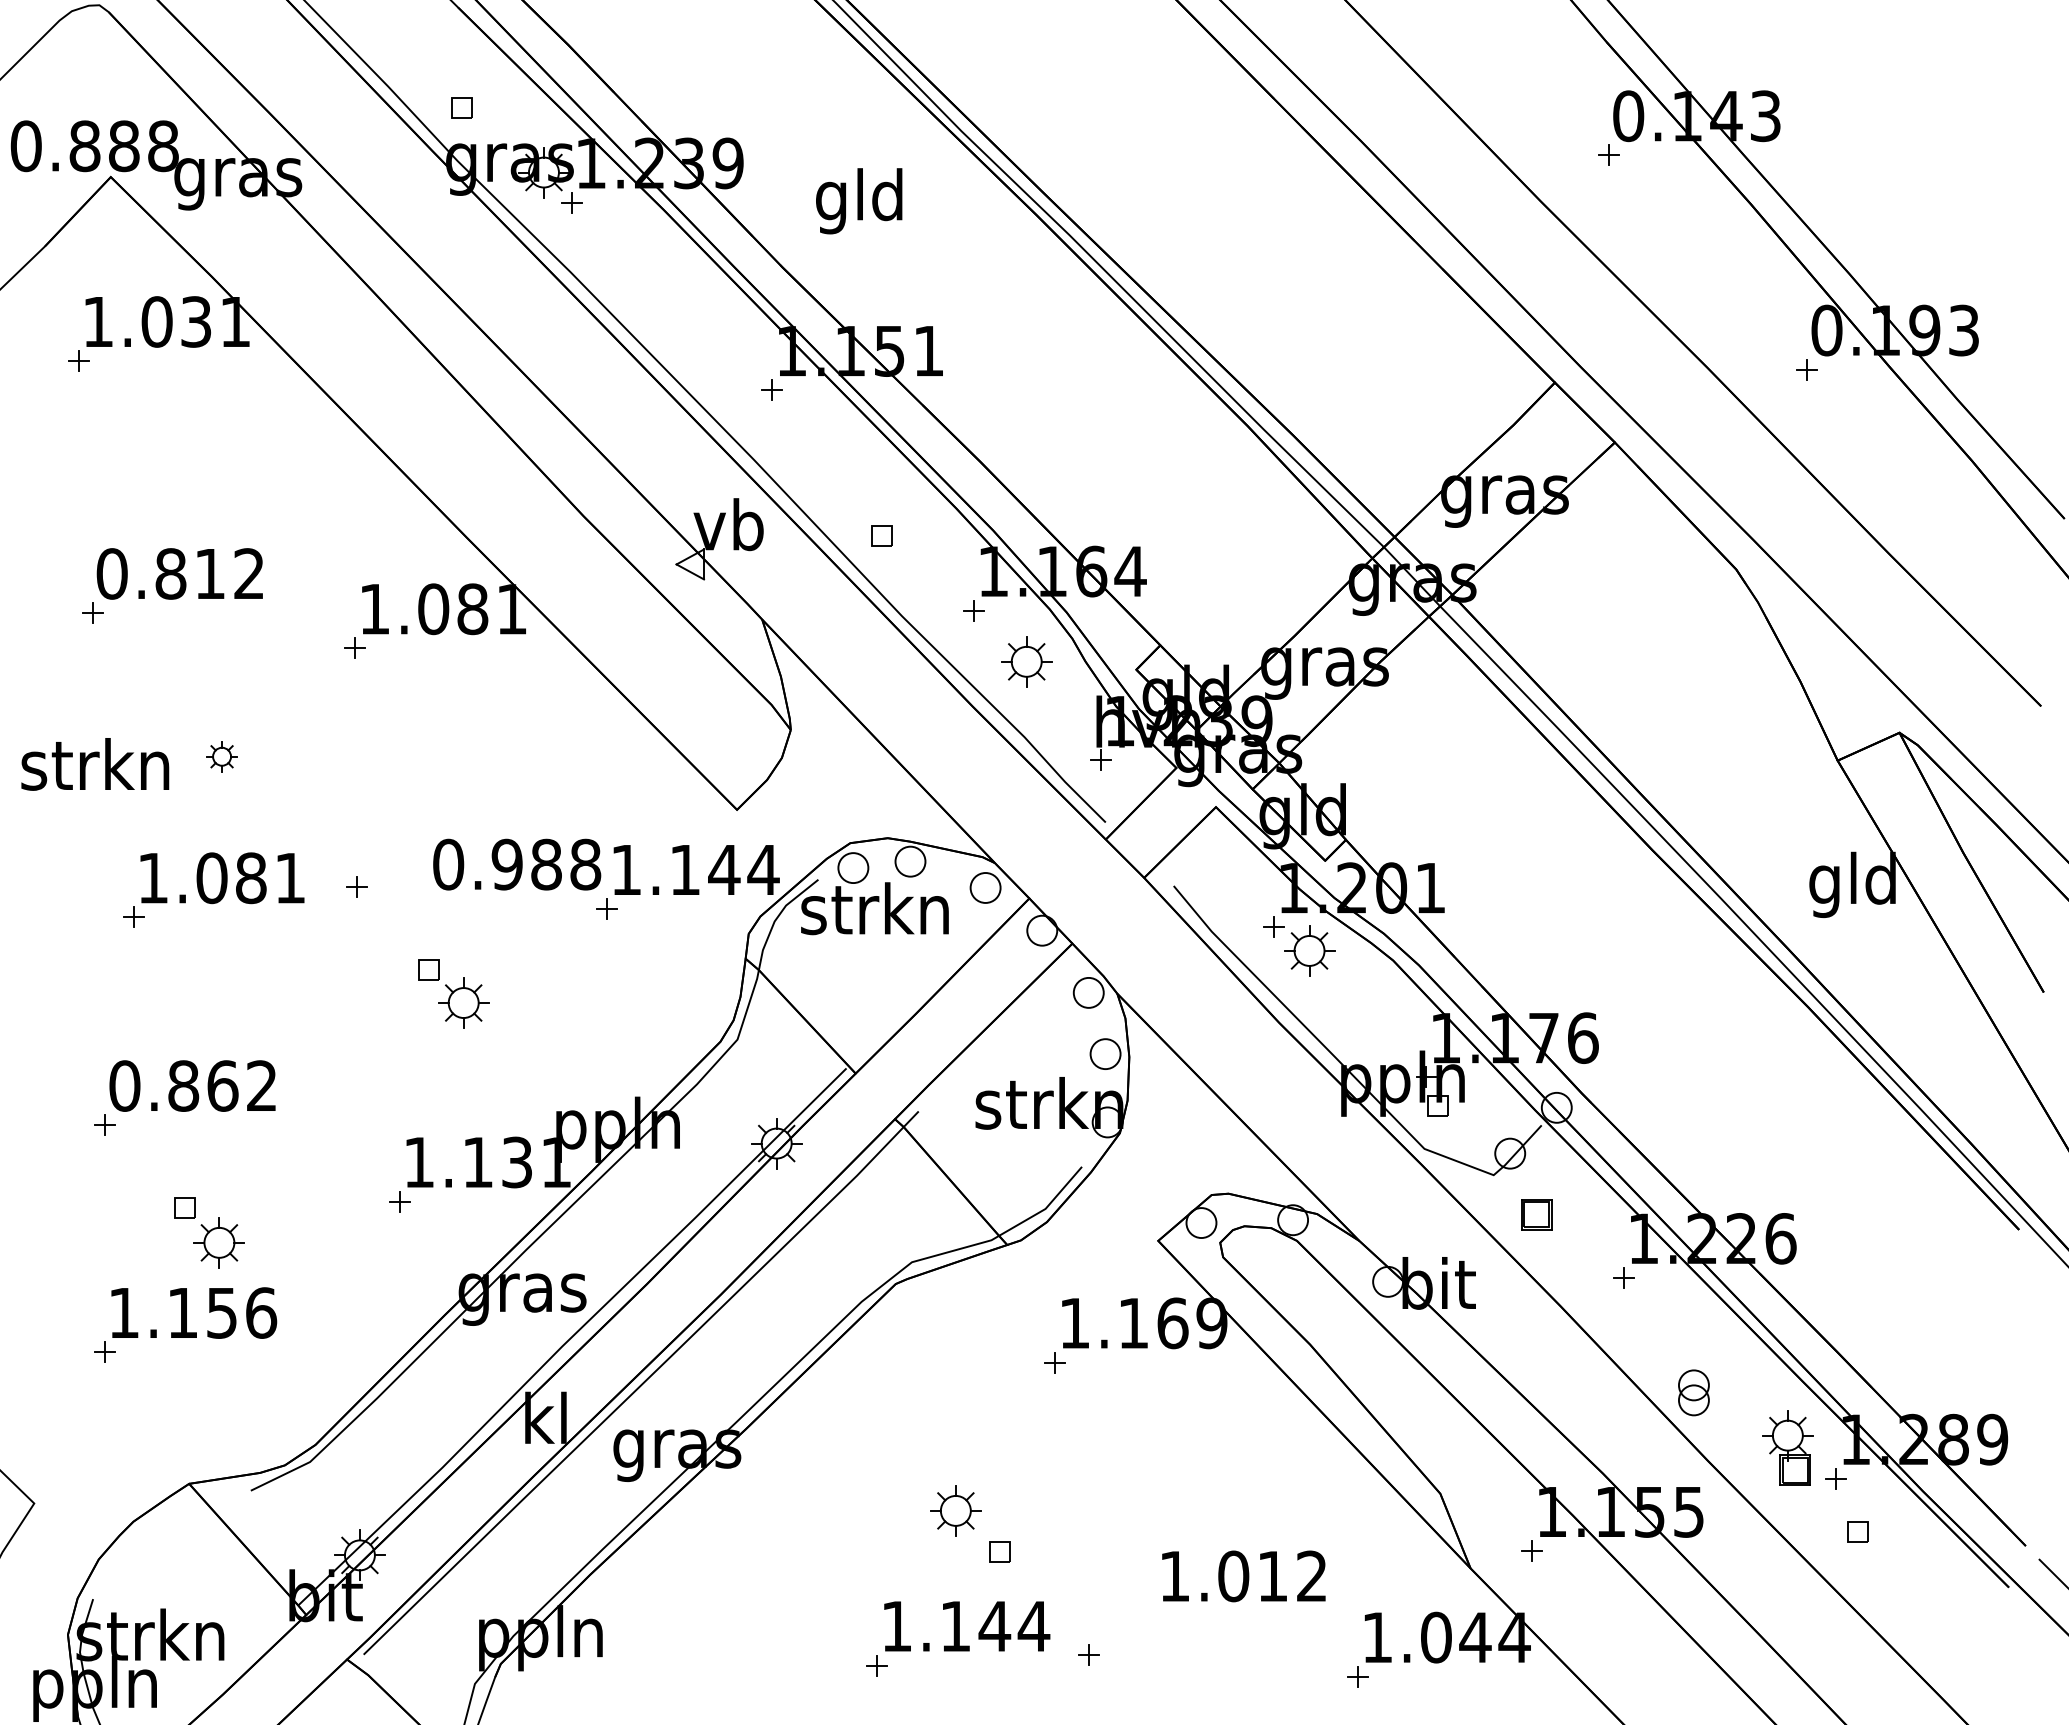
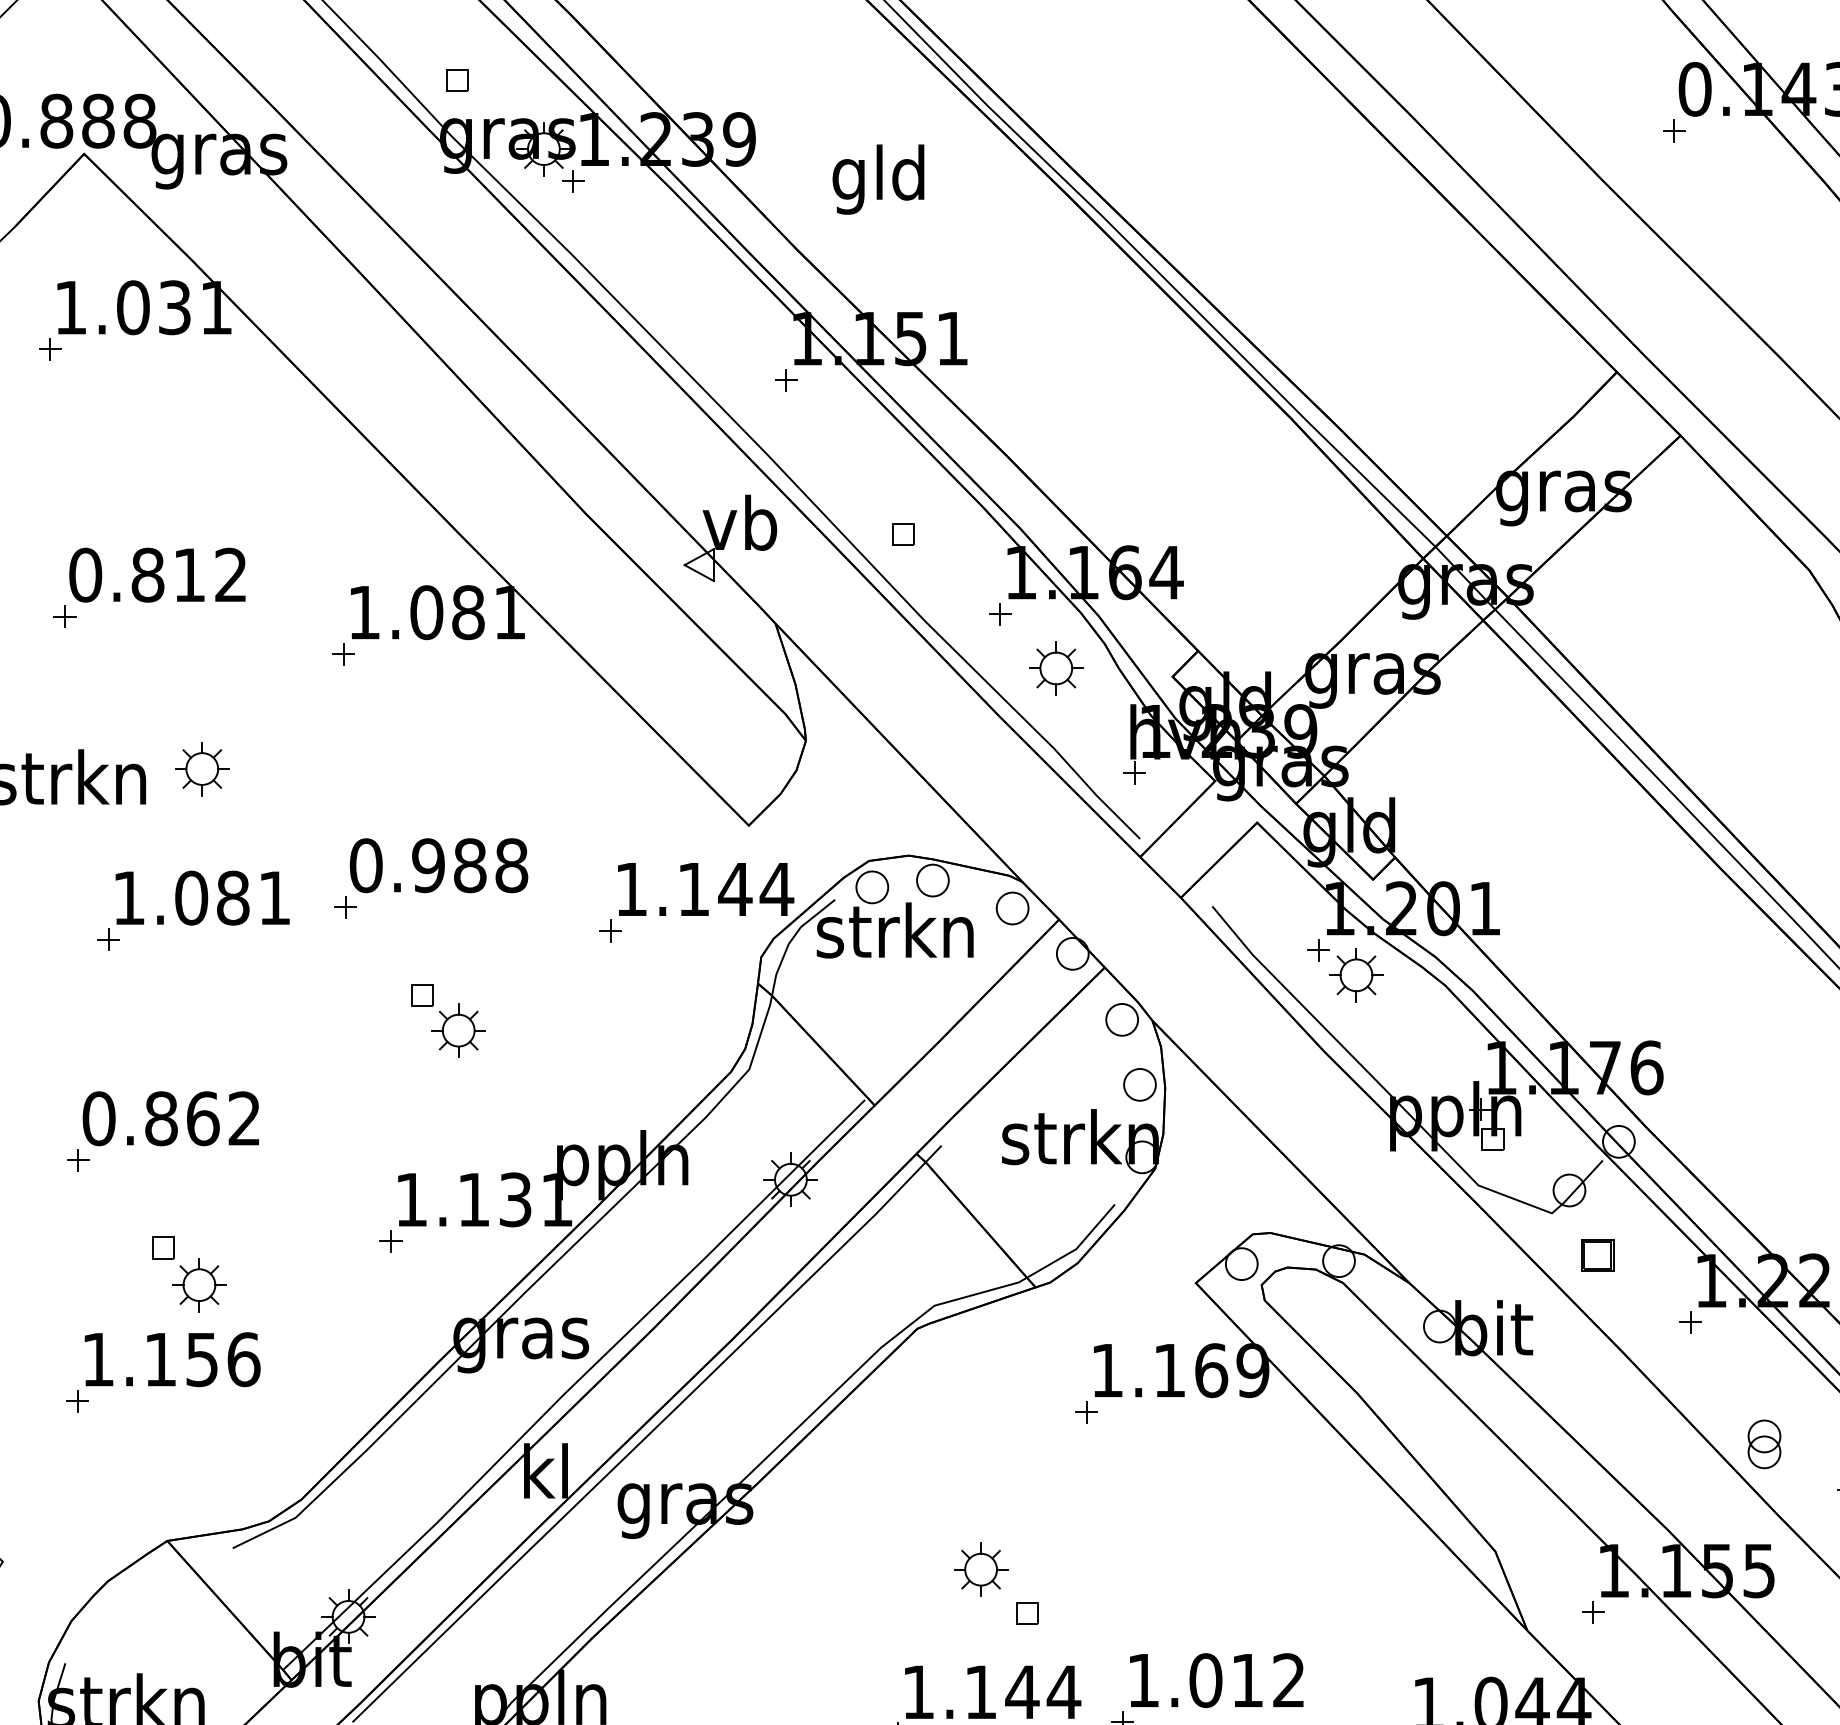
part: (221, 756) -> (201, 768), size x1.67
text: (517, 864) -> (439, 865), moved
text: (1243, 1576) -> (1216, 1680), moved

